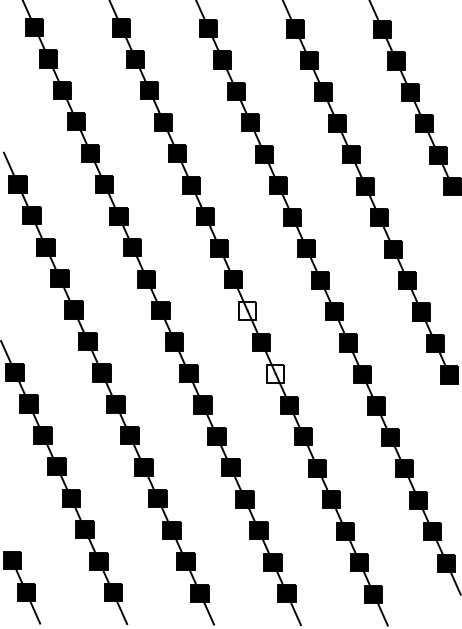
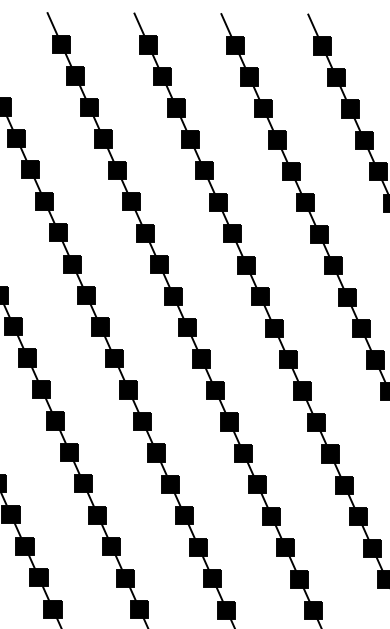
fill: (247, 310) -> (187, 327), added
fill: (275, 373) -> (215, 390), added

